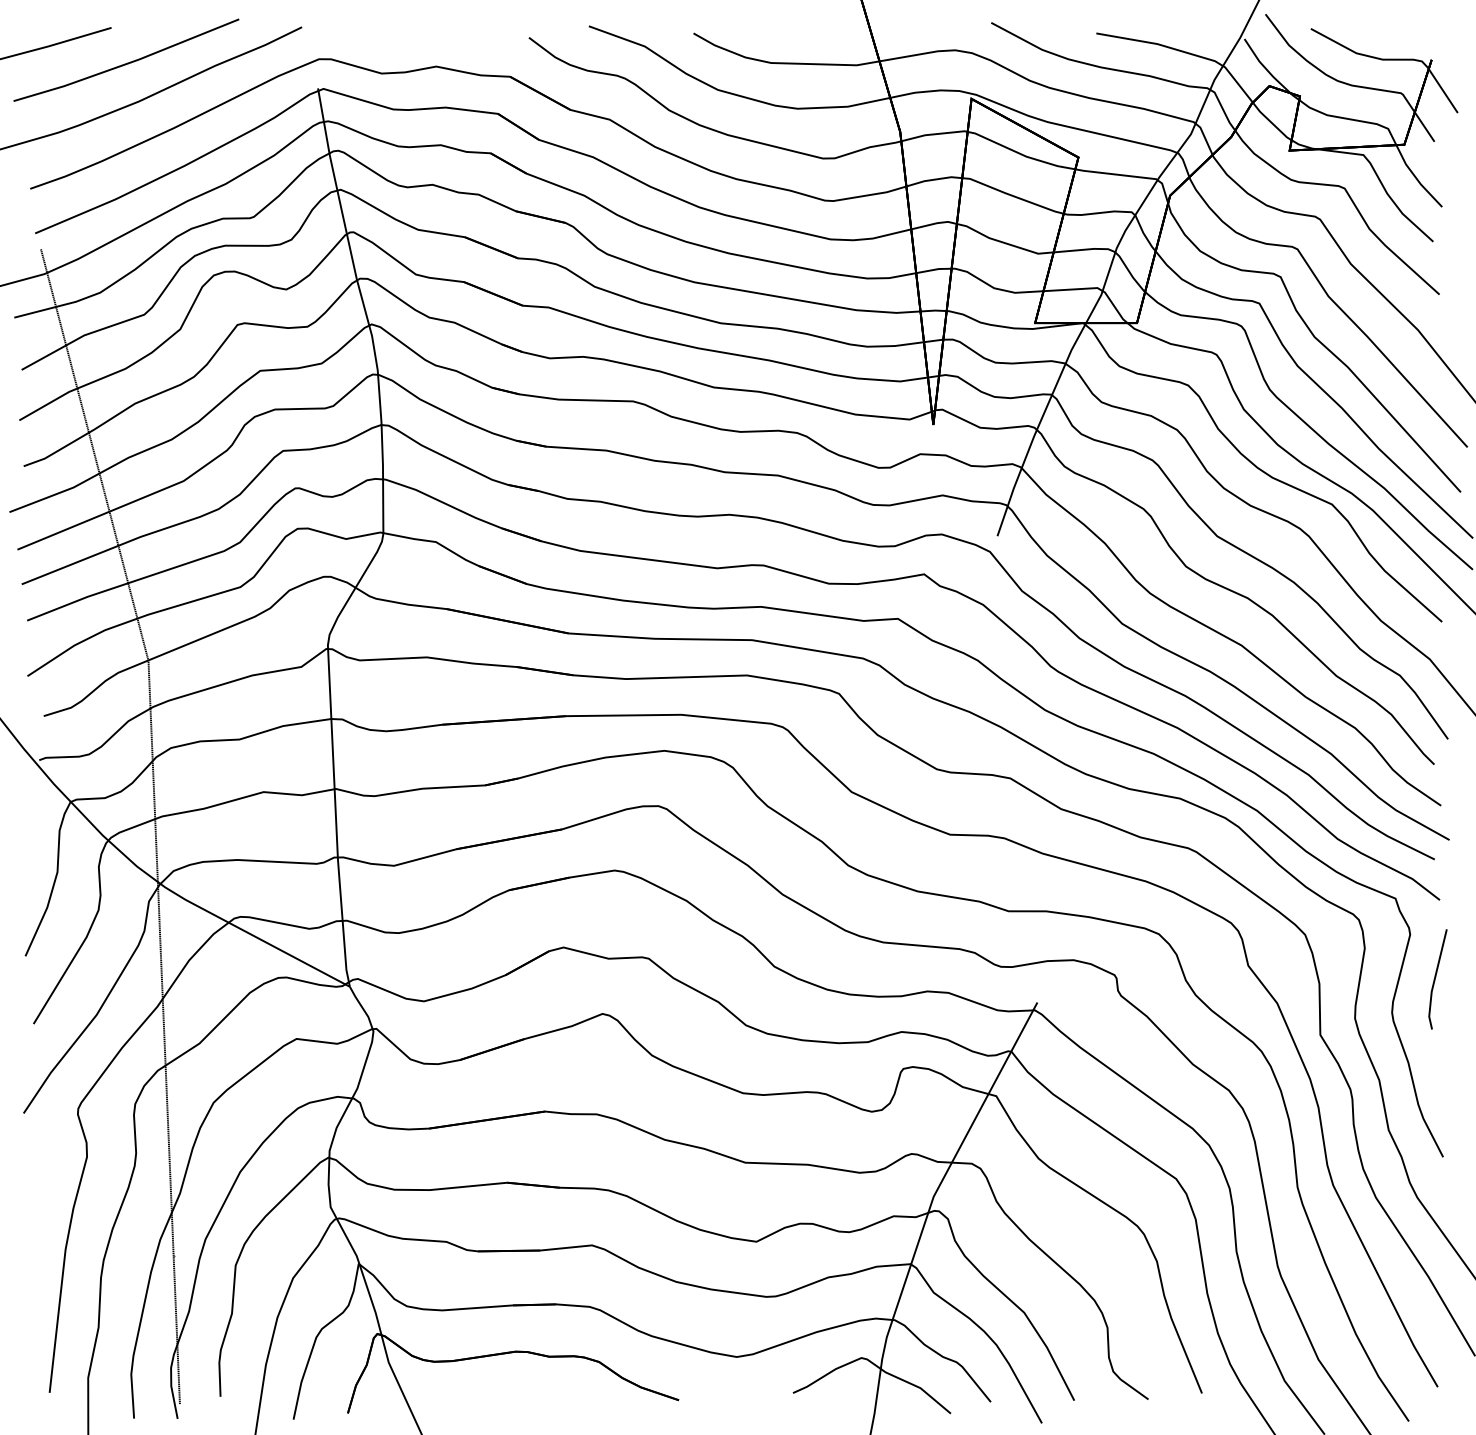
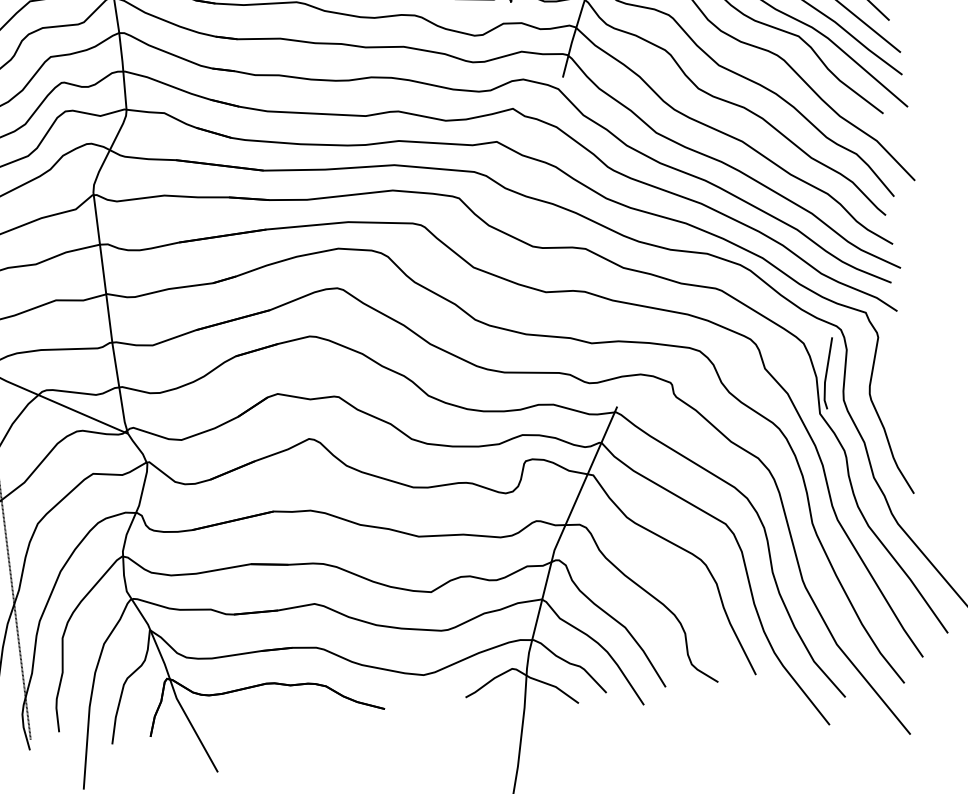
line: (1435, 979) -> (826, 373), moved

